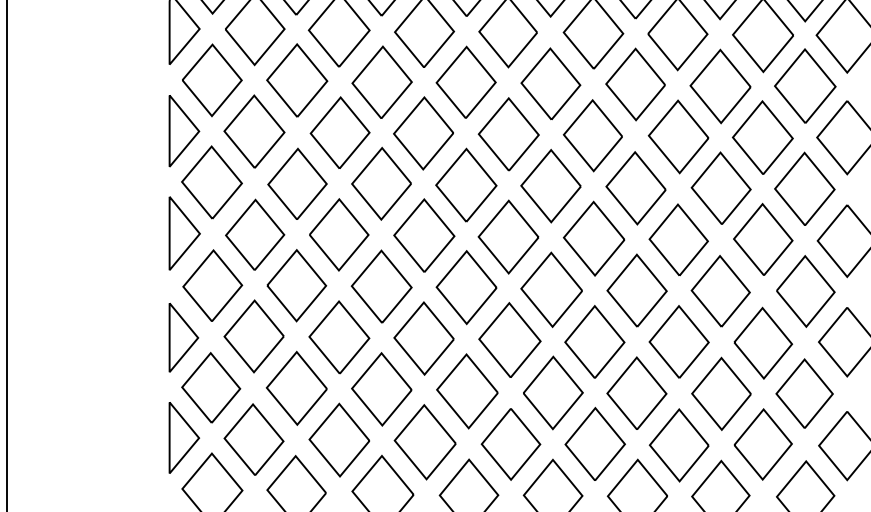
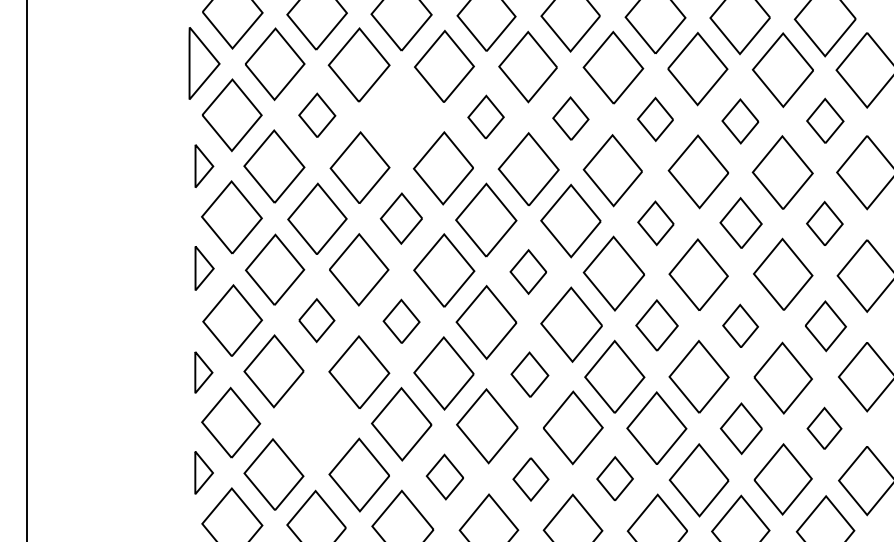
part: (297, 80) -> (317, 115), size x0.6
part: (381, 81) -> (401, 116), removed
part: (465, 81) -> (485, 116), size x0.6
part: (550, 83) -> (570, 118), size x0.6
part: (635, 84) -> (655, 119), size x0.6
part: (805, 85) -> (825, 120), size x0.6
part: (720, 86) -> (740, 121), size x0.6
part: (184, 131) -> (204, 166), size x0.6
part: (381, 183) -> (401, 218), size x0.7
part: (720, 187) -> (740, 222), size x0.7
part: (635, 188) -> (655, 223), size x0.6
part: (804, 188) -> (824, 223), size x0.6
part: (184, 233) -> (204, 268), size x0.6
part: (508, 236) -> (528, 271), size x0.6
part: (296, 285) -> (316, 320), size x0.6
part: (381, 286) -> (401, 321), size x0.6
part: (636, 290) -> (656, 325), size x0.7
part: (720, 290) -> (740, 325), size x0.6
part: (805, 290) -> (825, 325), size x0.7
part: (183, 337) -> (203, 372), size x0.6
part: (509, 339) -> (529, 374), size x0.6
part: (296, 387) -> (316, 422), removed
part: (721, 393) -> (741, 428), size x0.7
part: (804, 393) -> (824, 428), size x0.6
part: (183, 437) -> (203, 472), size x0.6
part: (424, 441) -> (444, 476), size x0.6
part: (594, 443) -> (614, 478), size x0.6
part: (510, 444) -> (530, 479), size x0.6

